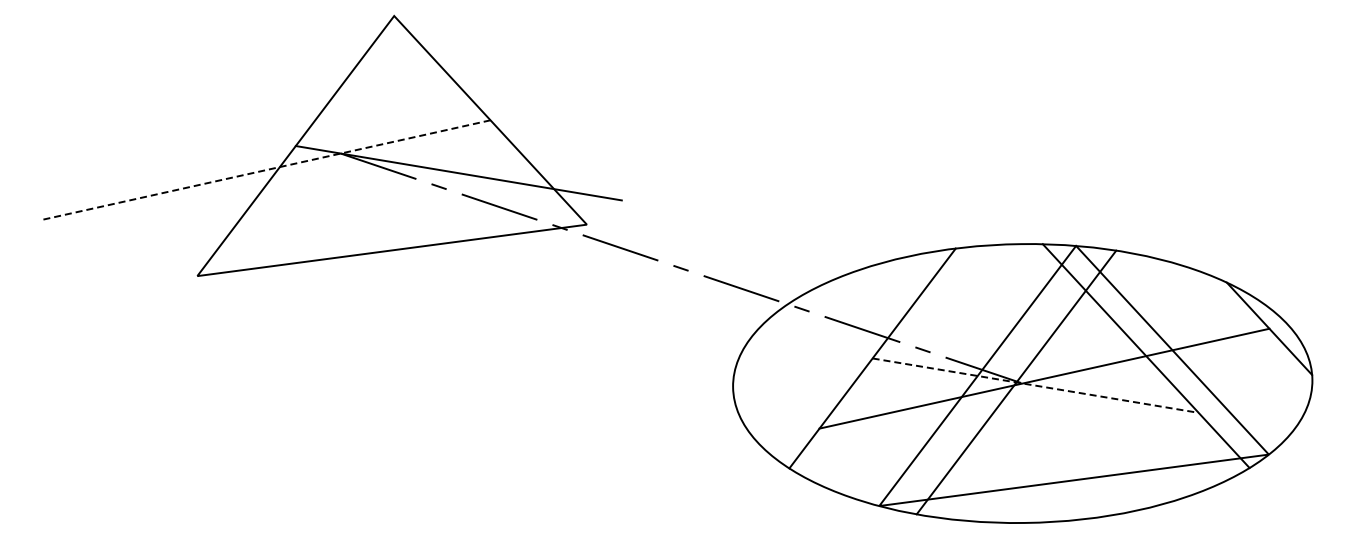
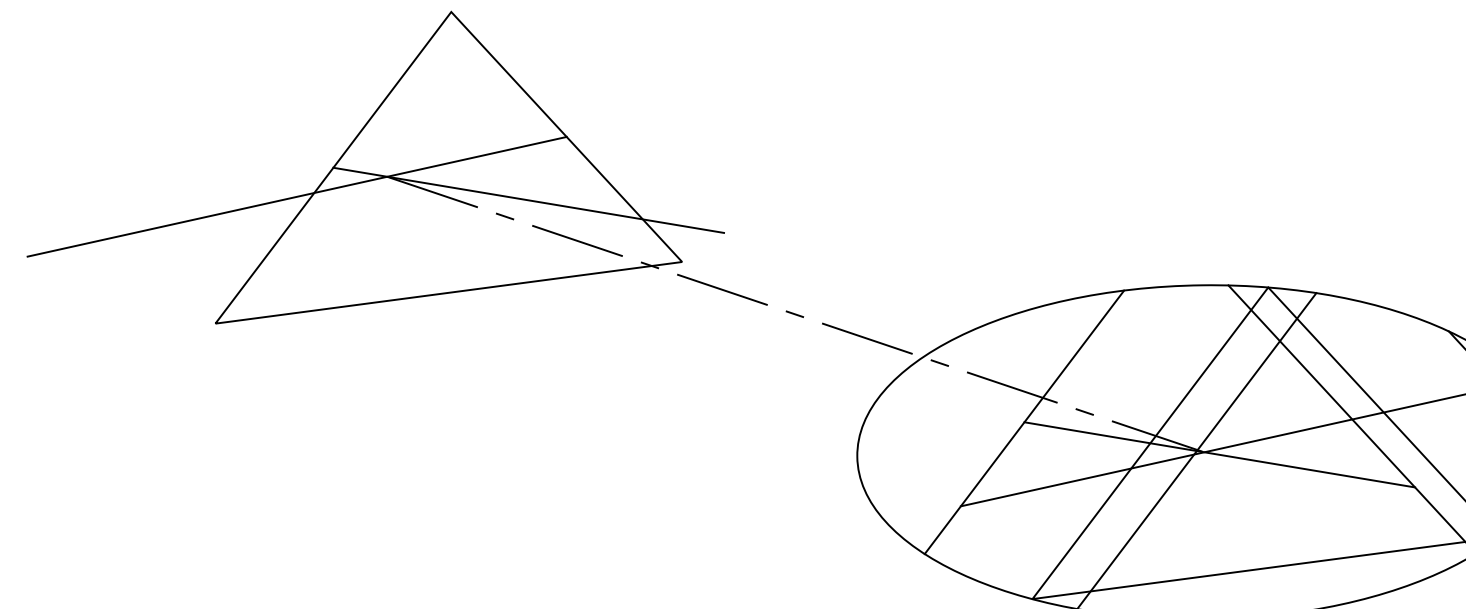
line: (265, 170) -> (297, 197), dashed -> solid
line: (1036, 385) -> (1220, 454), dashed -> solid

